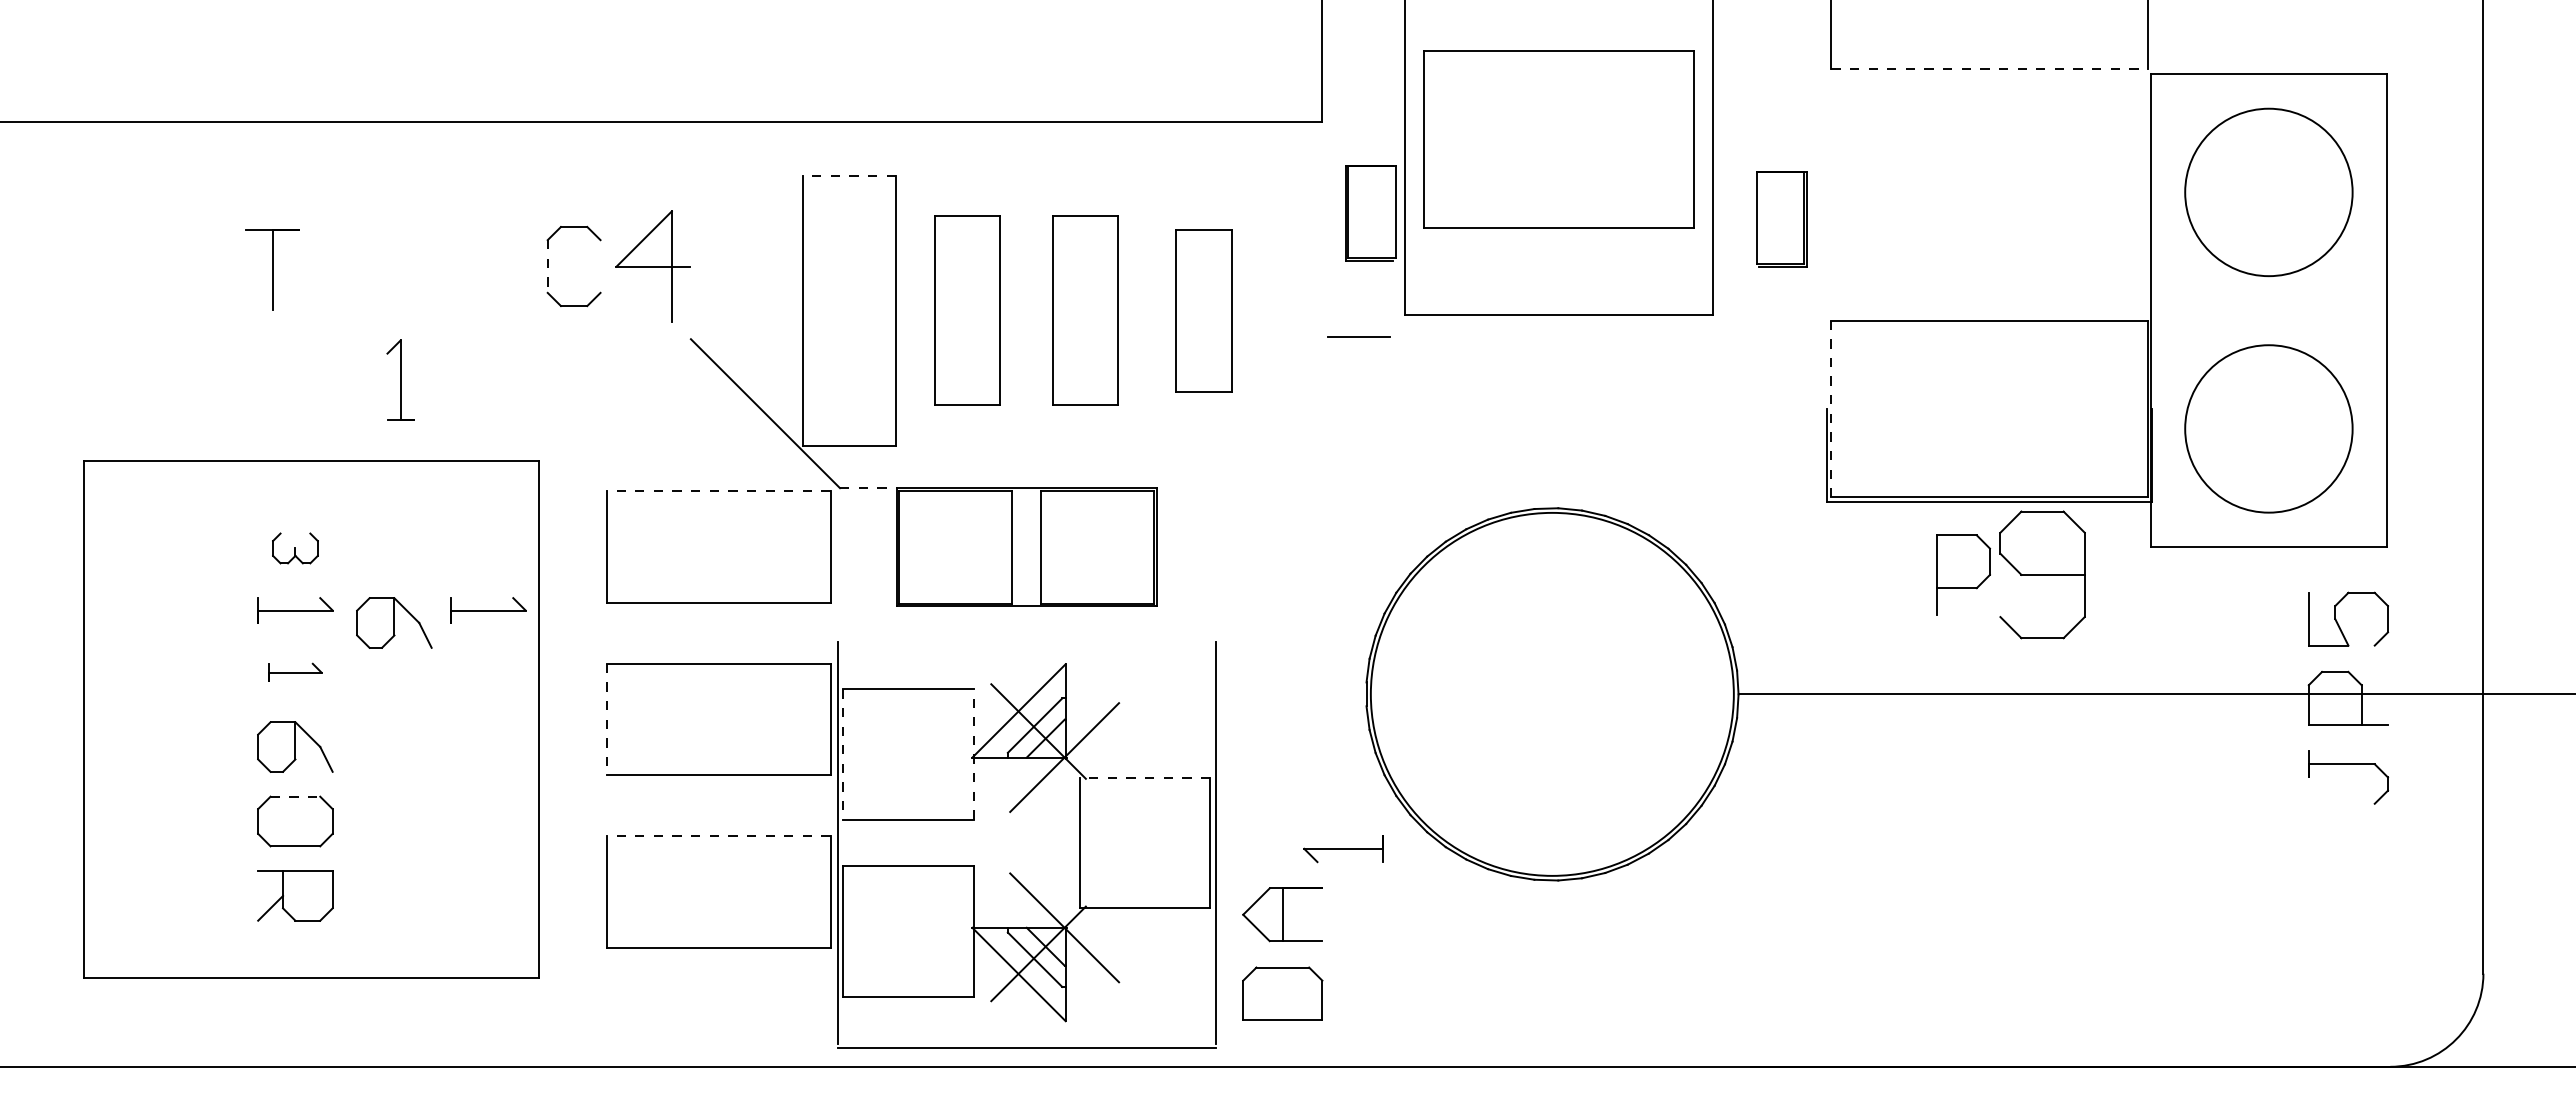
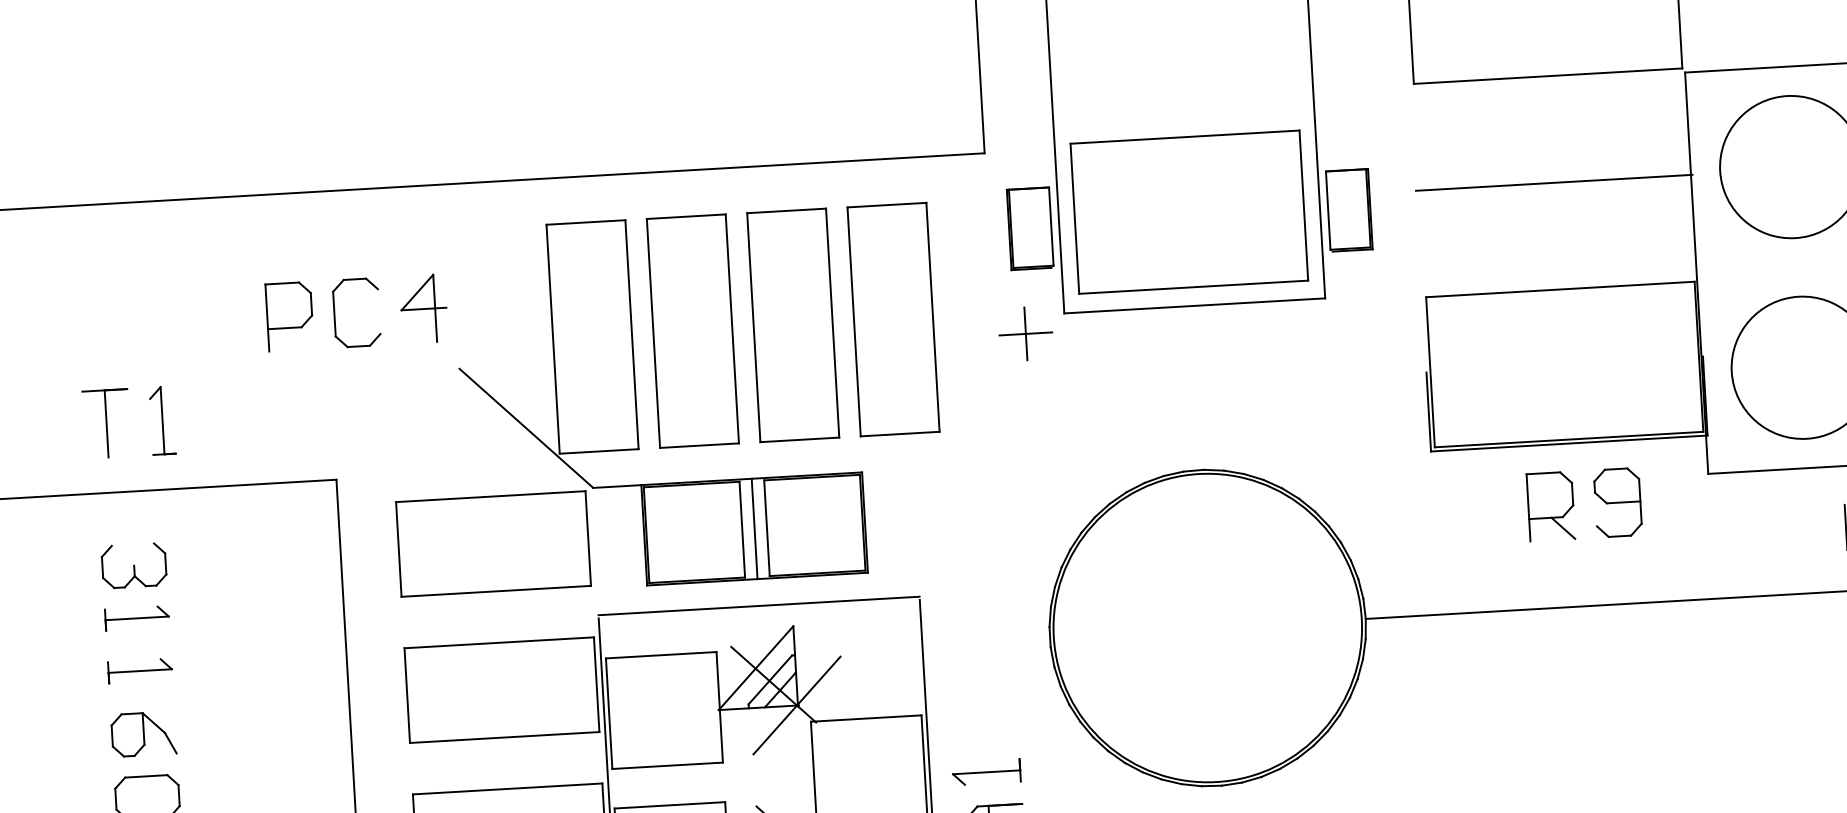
line: (1989, 69) -> (1548, 76), dashed -> solid
part: (1558, 139) -> (1189, 212), moved
line: (848, 175) -> (585, 222), dashed -> solid
line: (1989, 194) -> (1554, 182), added
part: (1781, 219) -> (1348, 210), moved
part: (495, 265) -> (290, 315), added
part: (652, 265) -> (423, 308), size x0.71
line: (547, 267) -> (334, 315), dashed -> solid
part: (272, 269) -> (106, 423), moved
part: (967, 310) -> (692, 330), size x1.43
part: (1085, 310) -> (792, 325), size x1.43
part: (1204, 310) -> (893, 319), size x1.67
line: (1358, 336) -> (1025, 333), added
part: (400, 379) -> (162, 420), moved
line: (1831, 409) -> (1430, 372), dashed -> solid
line: (868, 488) -> (617, 486), dashed -> solid
line: (719, 491) -> (491, 496), dashed -> solid
line: (1026, 547) -> (754, 529), added
part: (295, 548) -> (134, 565), size x1.67
part: (2042, 574) -> (1617, 502), size x0.62
line: (1976, 601) -> (1563, 528), added
part: (488, 610) -> (301, 608), removed
part: (394, 622) -> (221, 623), removed
line: (1026, 638) -> (758, 606), added
part: (295, 672) -> (140, 670), size x1.43
line: (607, 719) -> (407, 695), dashed -> solid
line: (973, 753) -> (719, 706), dashed -> solid
line: (843, 754) -> (609, 713), dashed -> solid
line: (1144, 777) -> (865, 718), dashed -> solid
line: (295, 796) -> (146, 776), dashed -> solid
line: (719, 835) -> (508, 788), dashed -> solid
part: (1343, 849) -> (986, 772), moved

